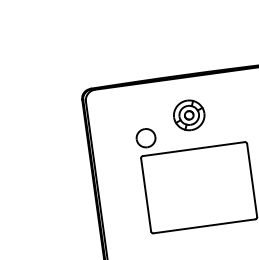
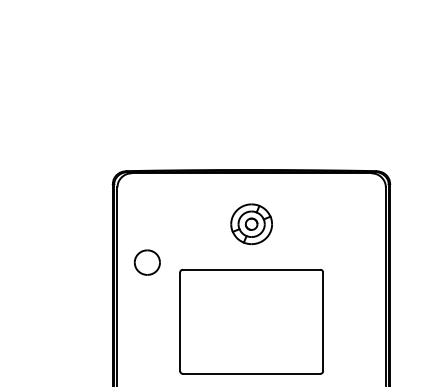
part: (145, 138) -> (146, 262), moved

